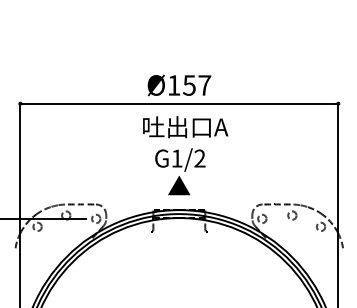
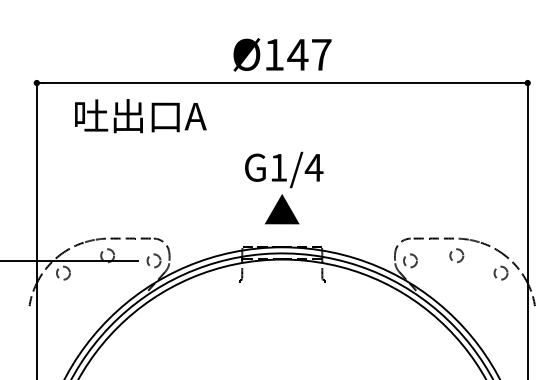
text: (189, 85) -> (297, 54), Ø157 -> Ø147
text: (185, 127) -> (140, 116), moved
text: (199, 158) -> (313, 167), G1/2 -> G1/4

